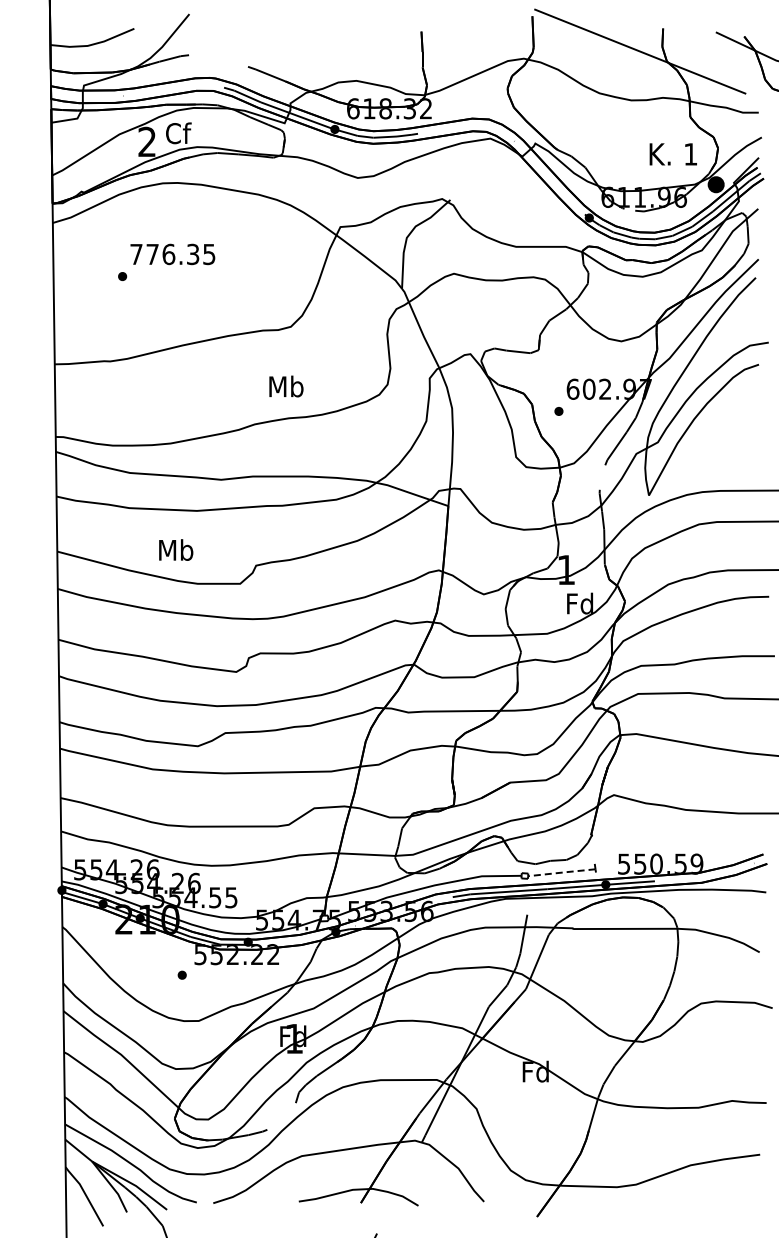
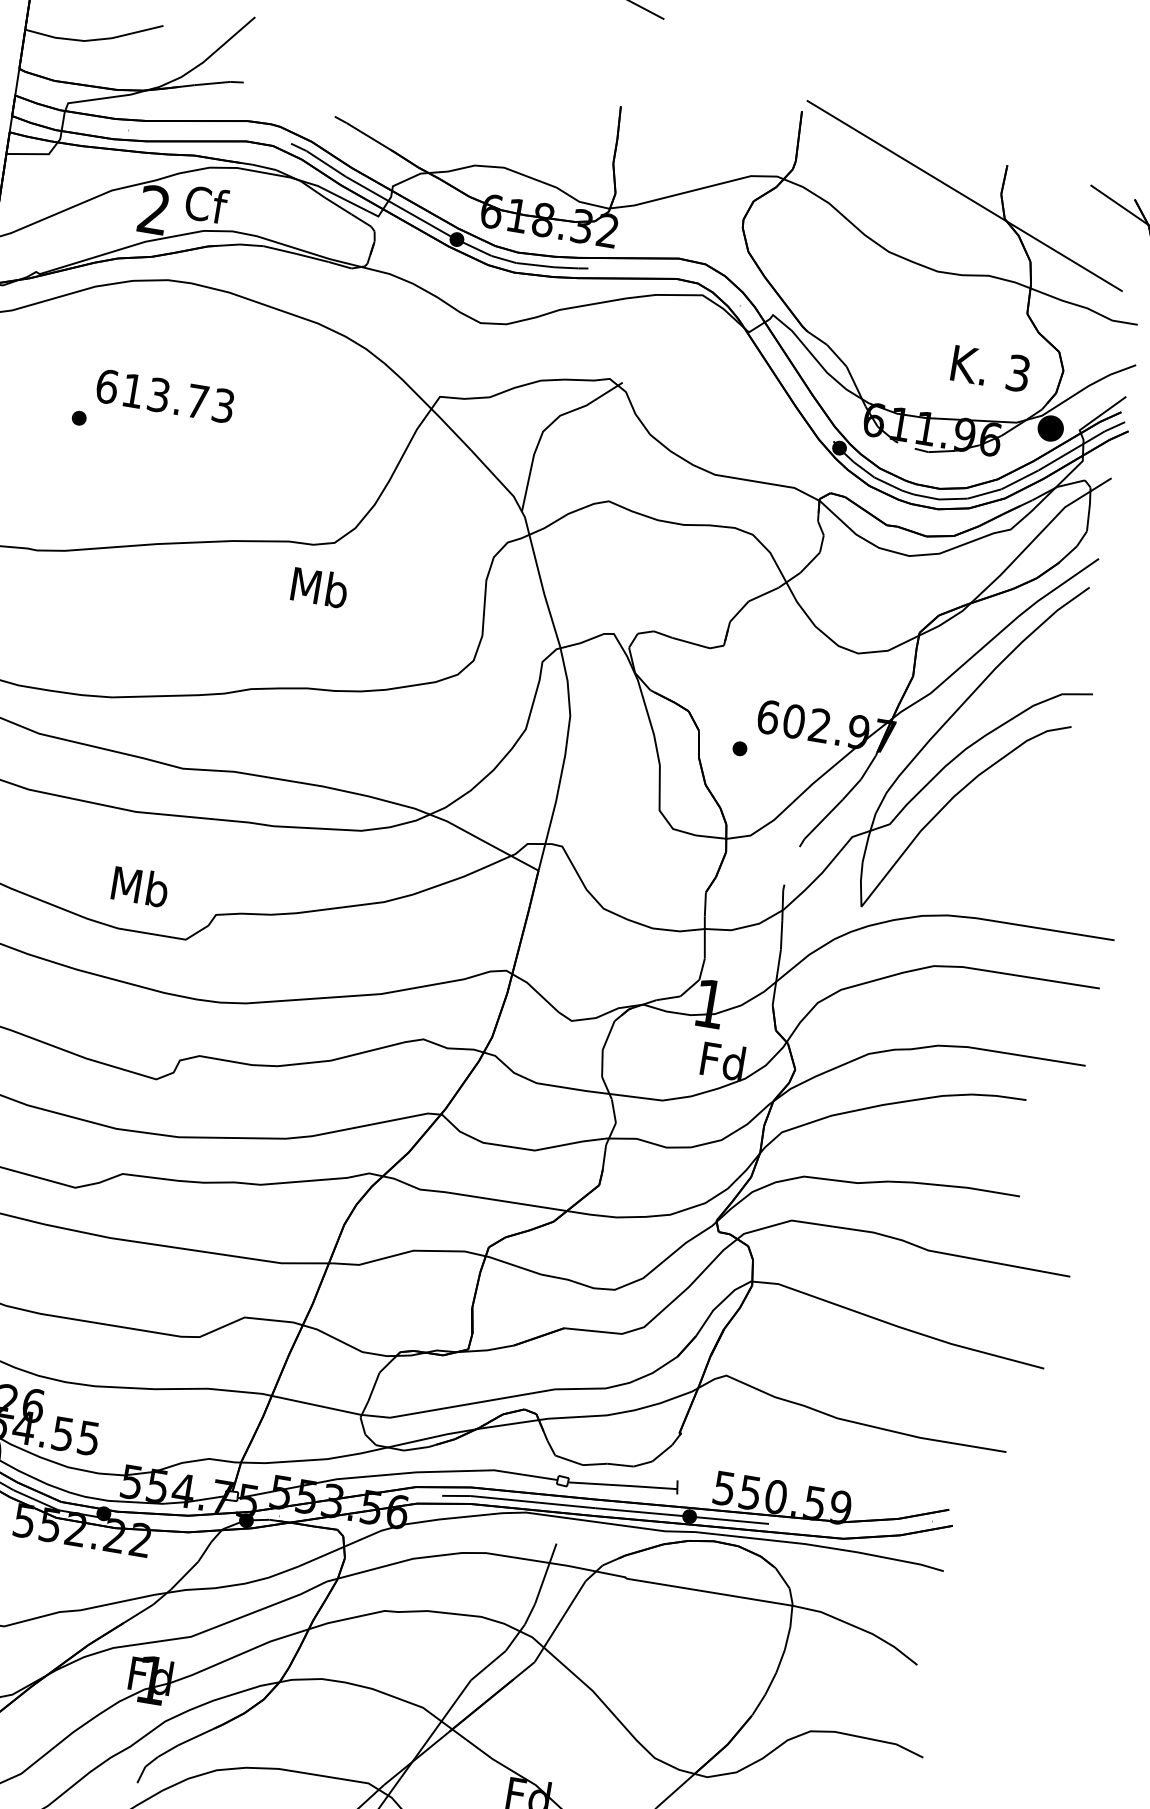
text: (690, 154) -> (1017, 373), 1 -> 3
text: (172, 254) -> (164, 396), 776.35 -> 613.73
text: (286, 386) -> (319, 587), moved
text: (176, 549) -> (141, 885), moved
line: (562, 872) -> (623, 1485), dashed -> solid

